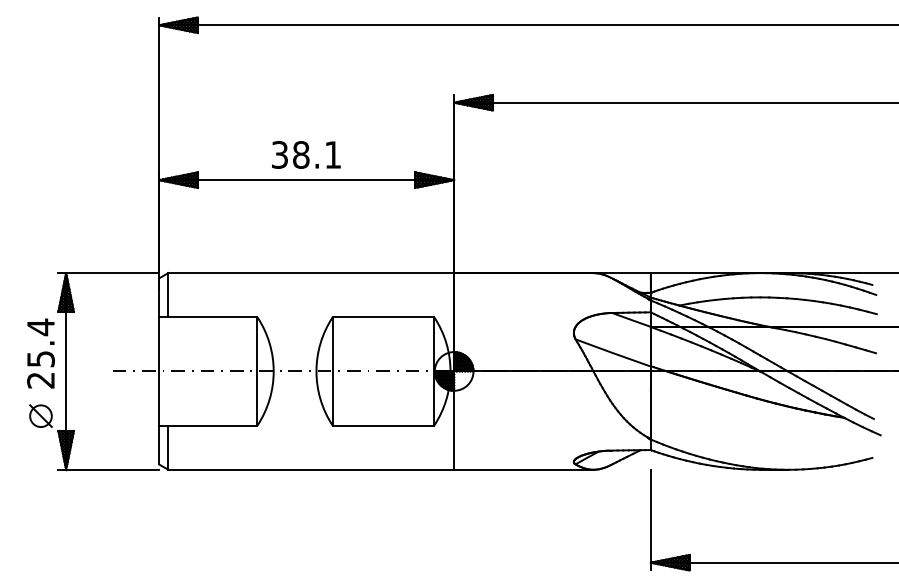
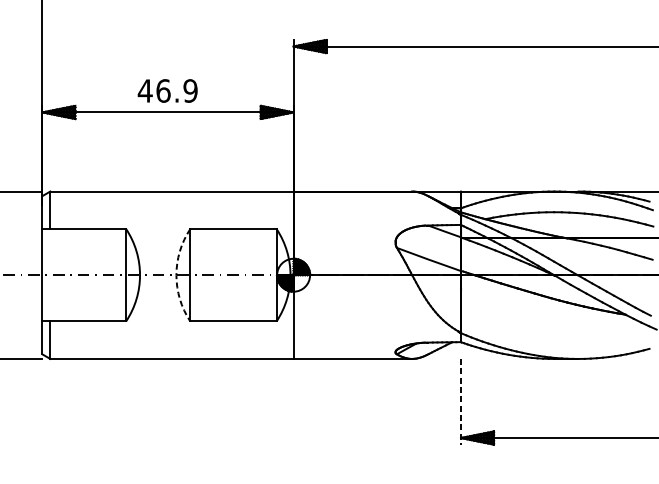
text: (306, 154) -> (167, 90), 38.1 -> 46.9
arc: (316, 371) -> (176, 275), solid -> dashed
line: (650, 520) -> (460, 402), solid -> dashed

